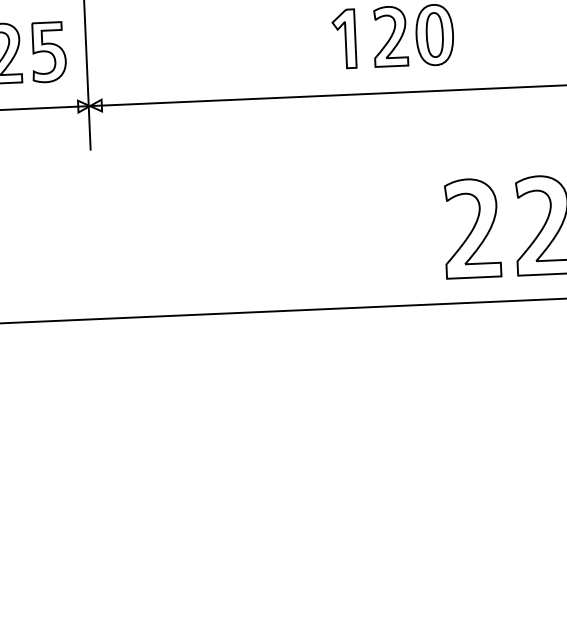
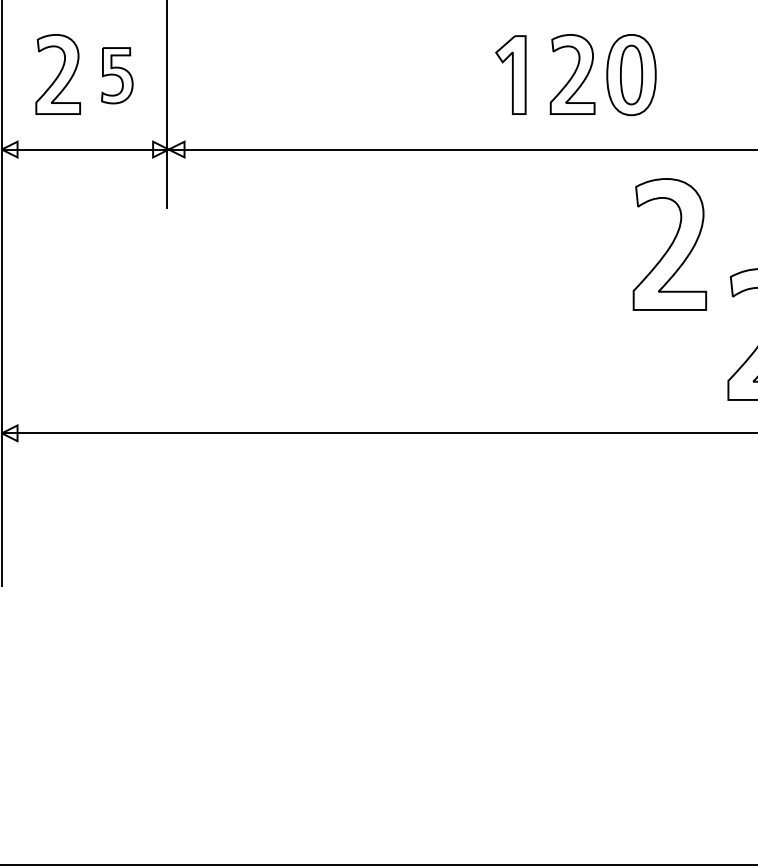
part: (49, 52) -> (117, 75), size x0.7
part: (471, 228) -> (669, 244), moved

